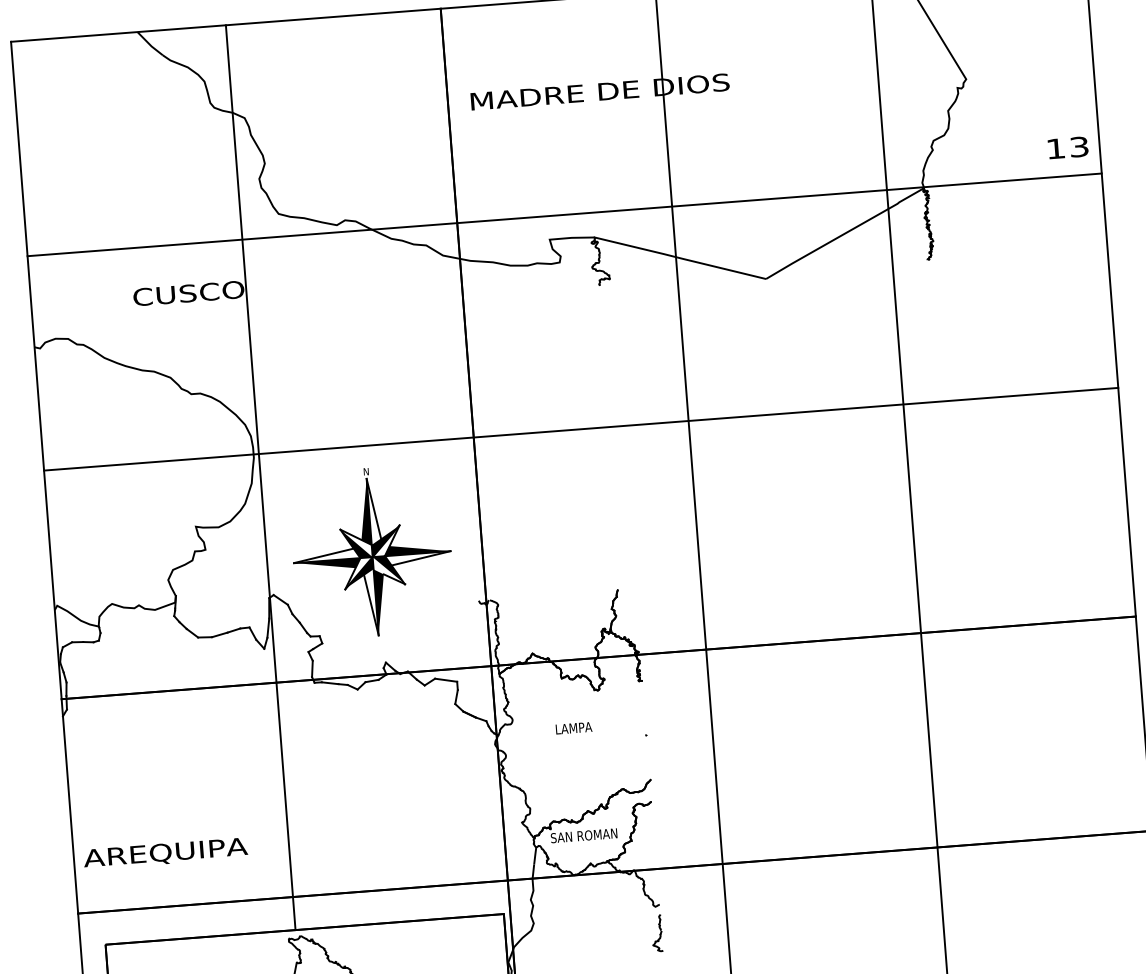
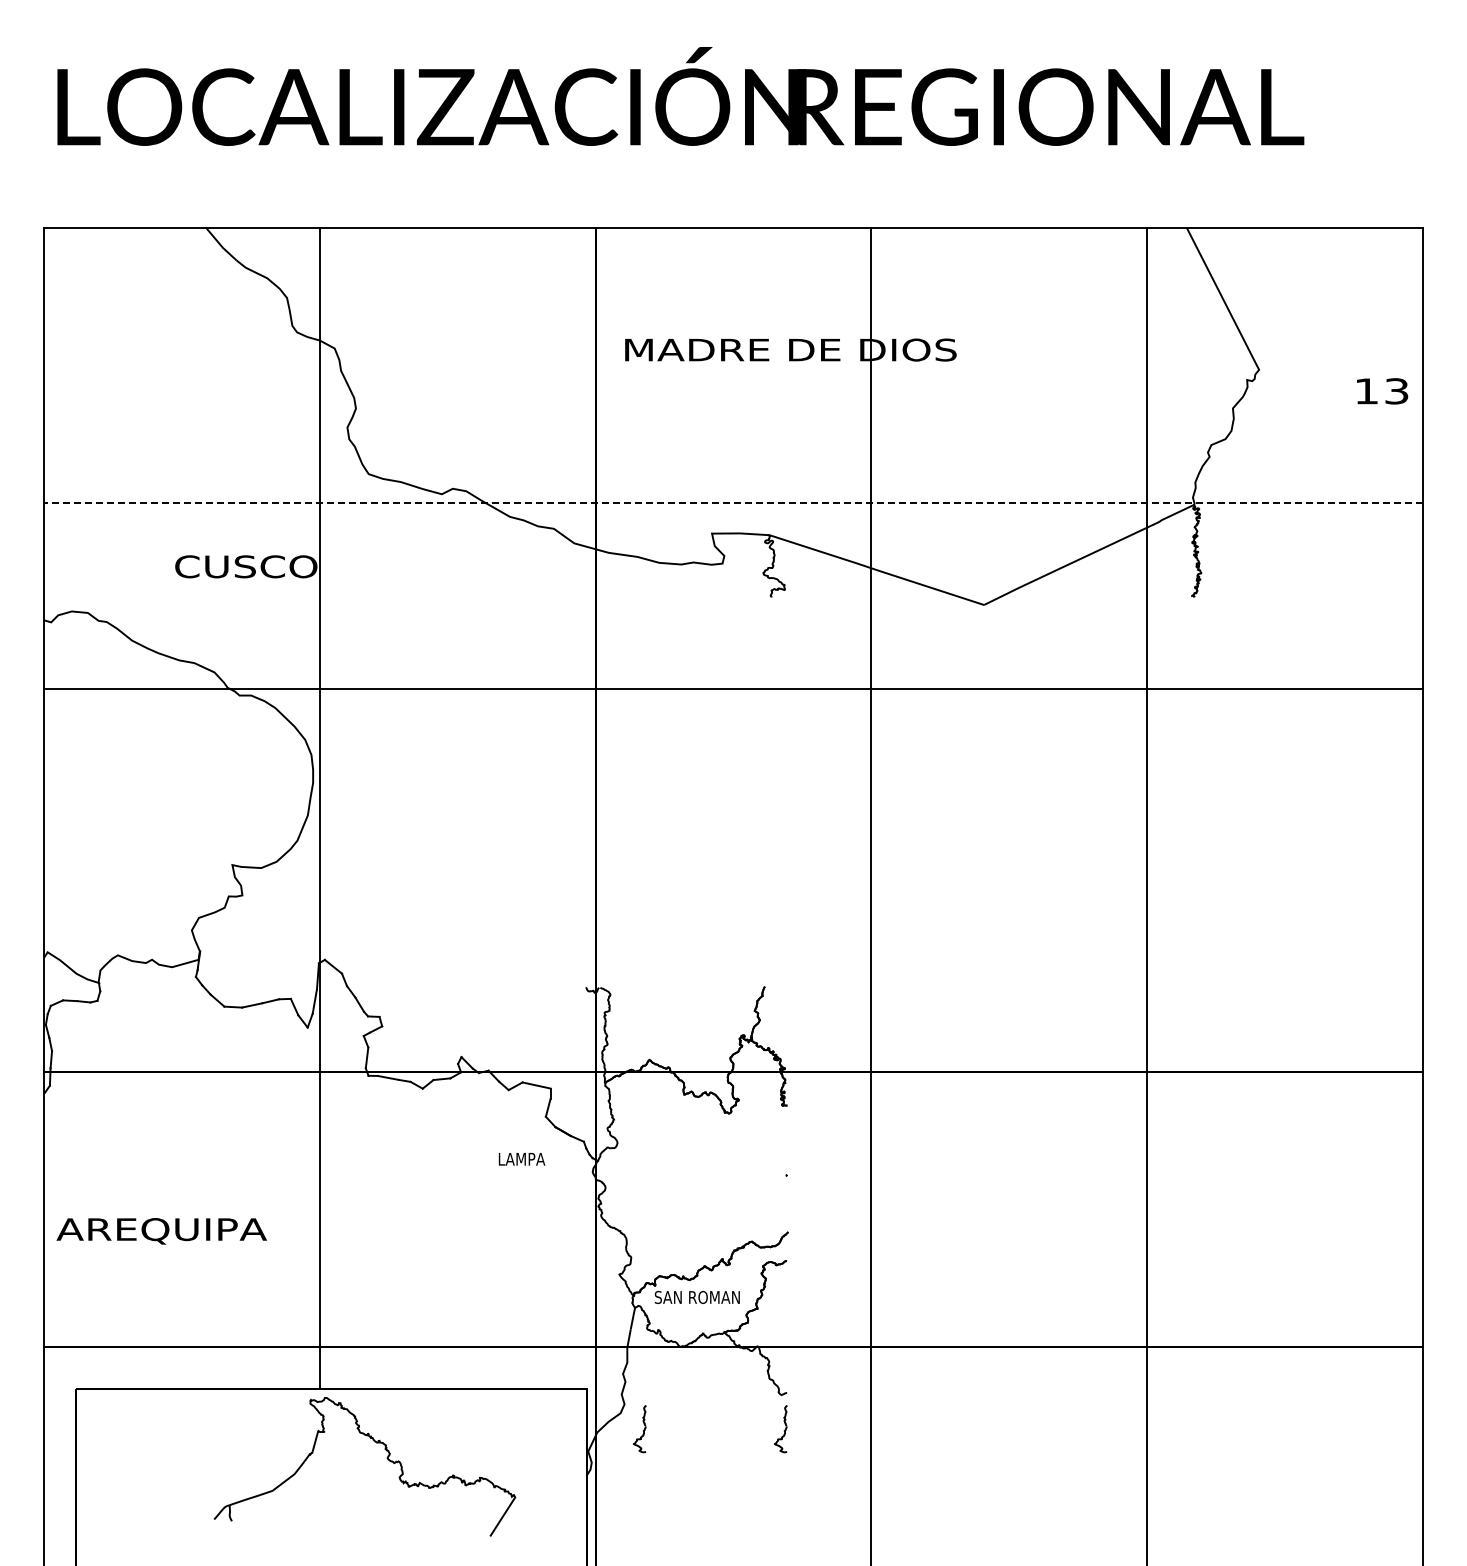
text: (1068, 147) -> (1382, 391), moved
line: (563, 215) -> (732, 503), solid -> dashed
line: (581, 429) -> (733, 688), moved
part: (371, 551) -> (454, 914), removed
text: (573, 728) -> (521, 1159), moved
text: (165, 853) -> (161, 1231), moved
part: (546, 942) -> (639, 1429), added

